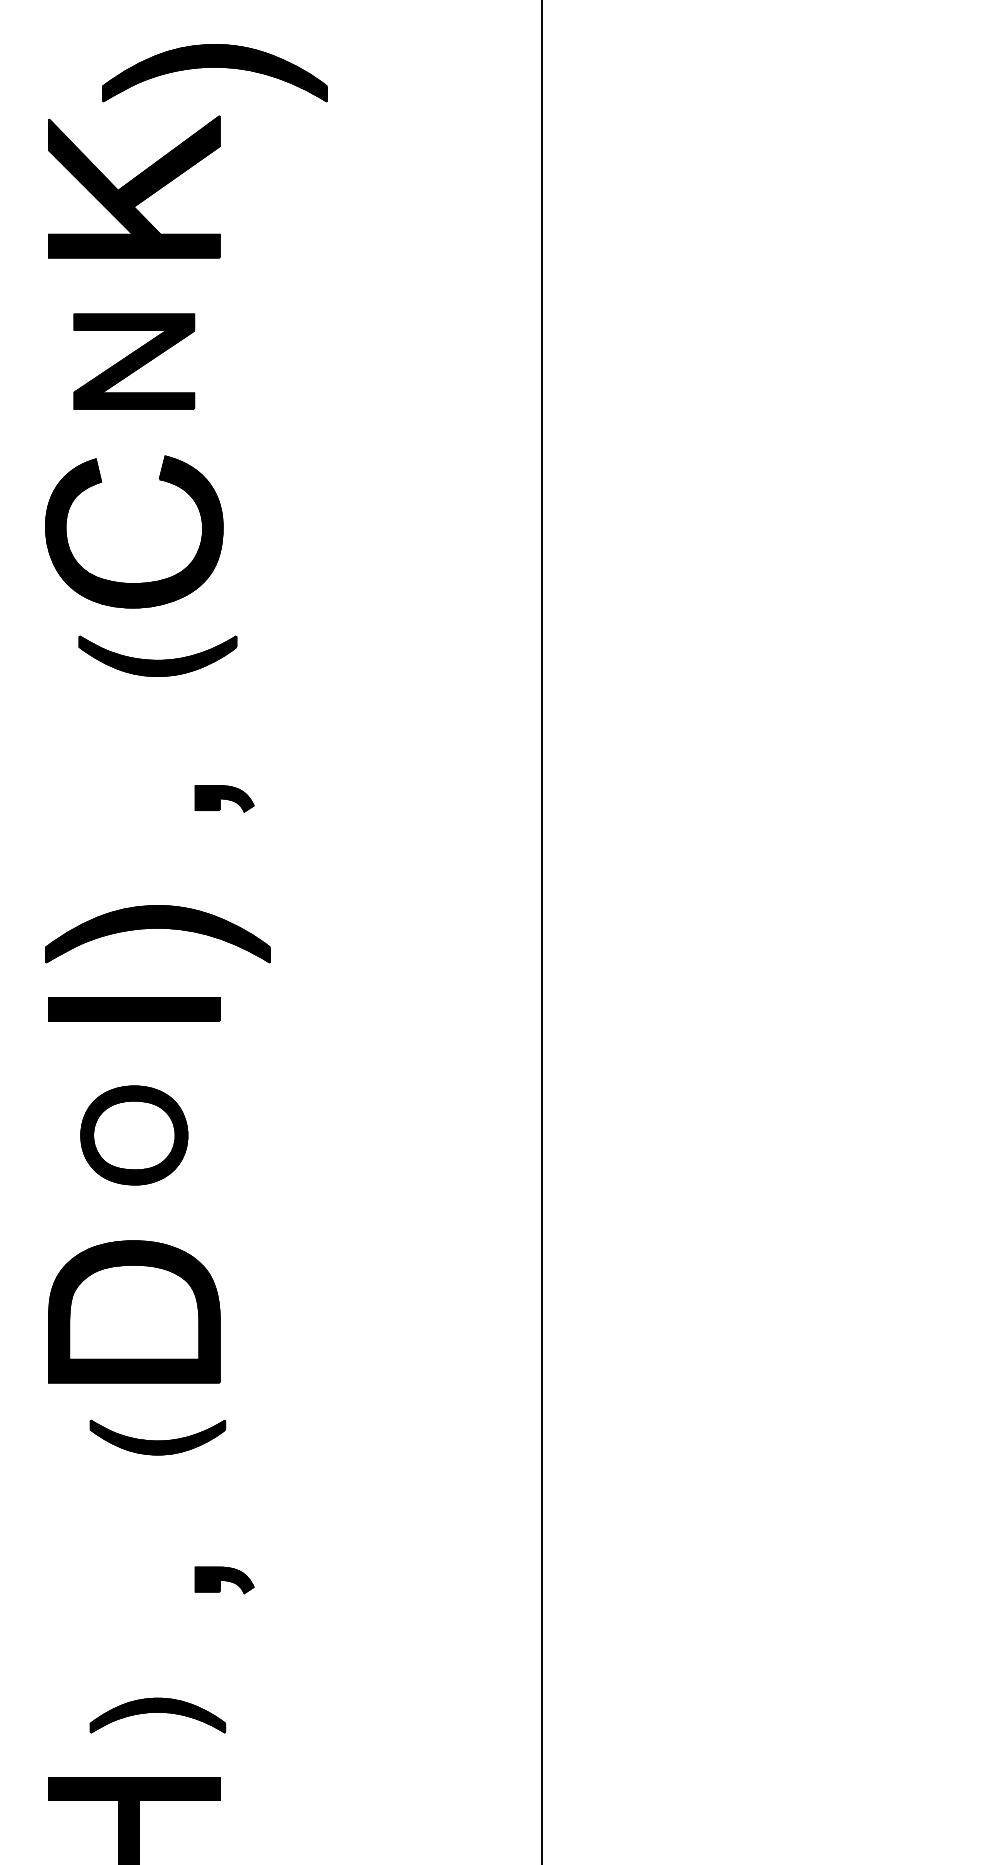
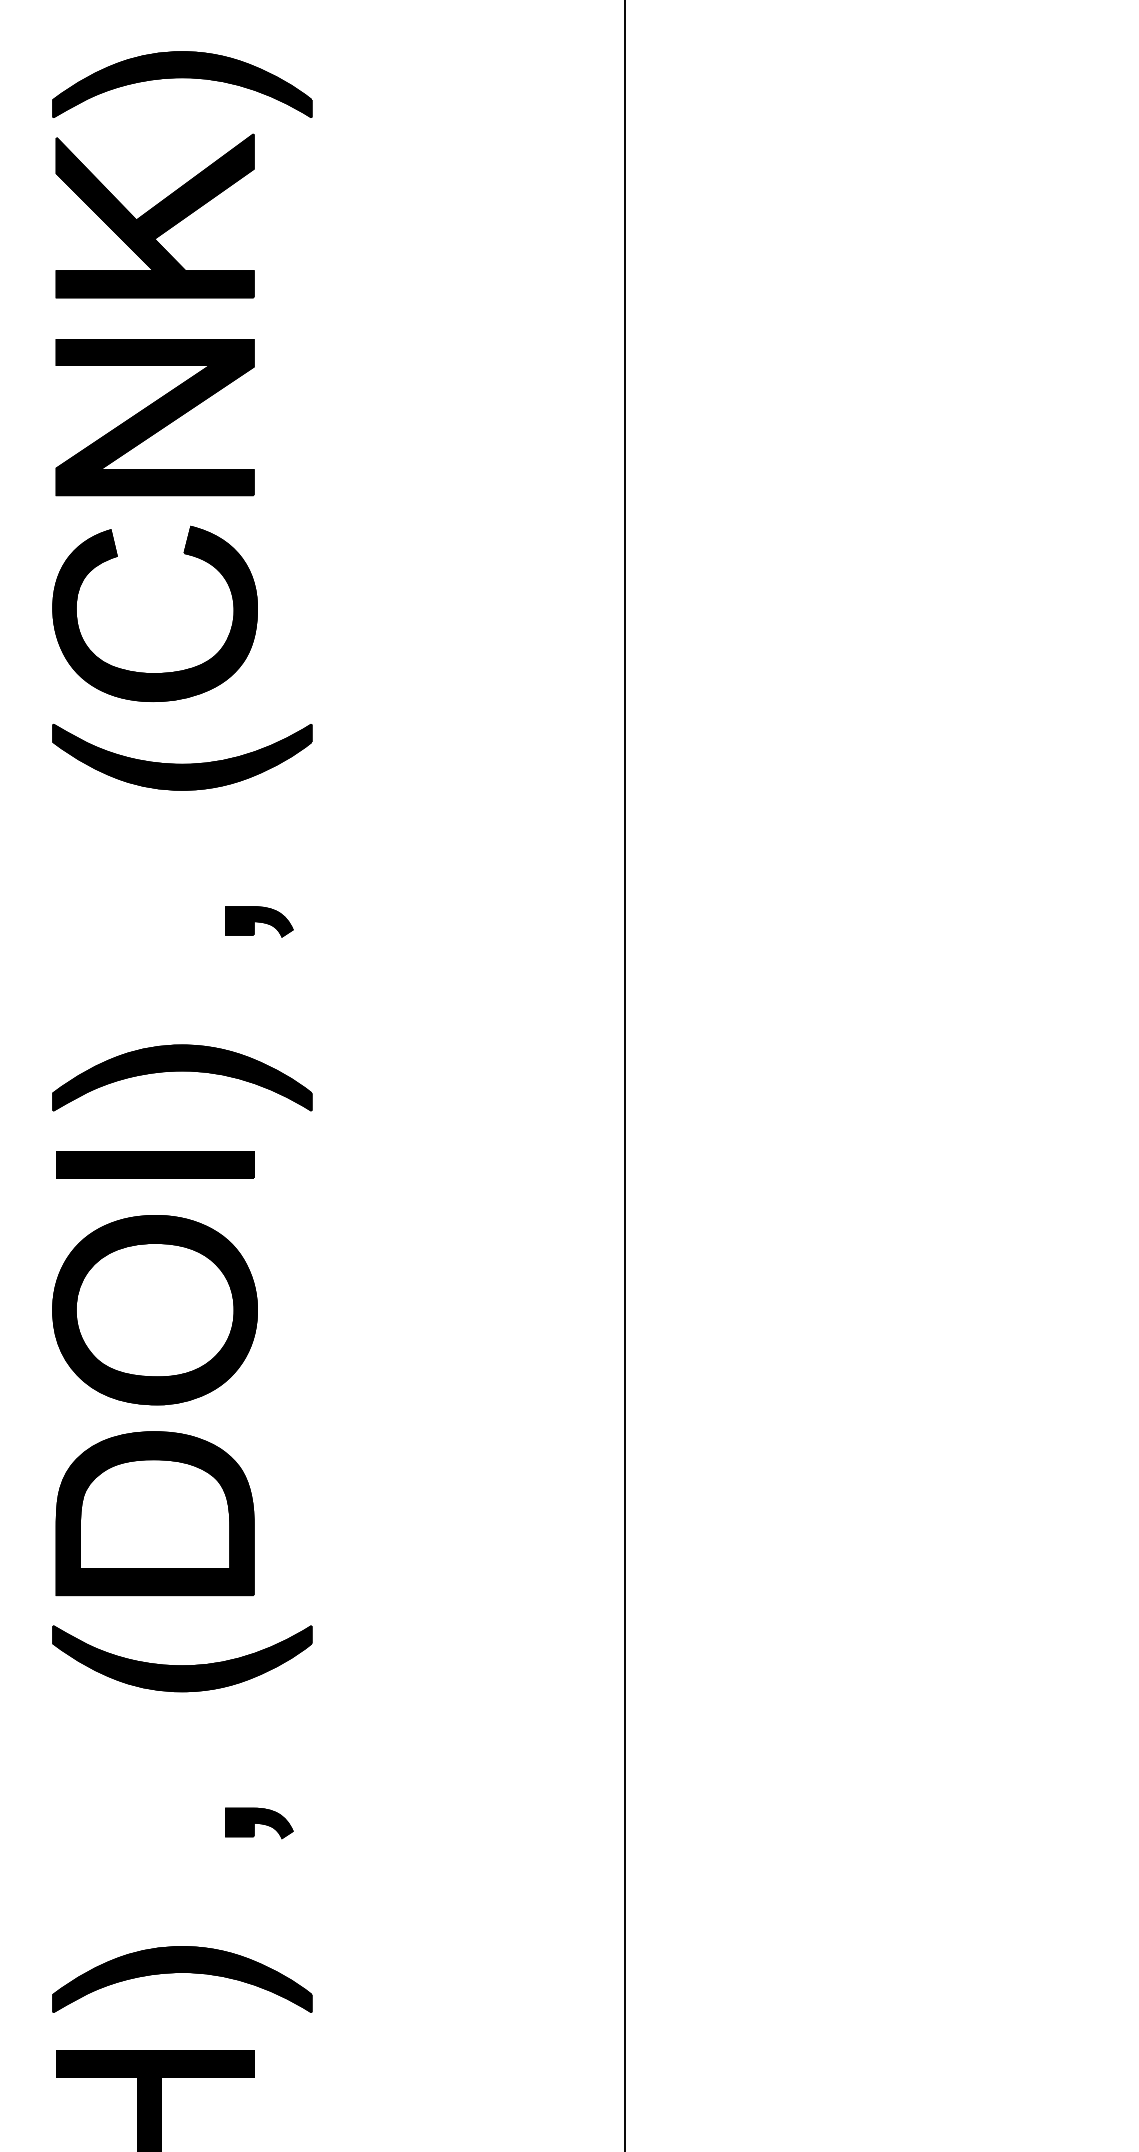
part: (214, 73) -> (181, 85), moved
part: (134, 361) -> (155, 417), size x1.43
part: (157, 656) -> (181, 757), size x1.43
part: (134, 1135) -> (155, 1310), size x1.67
part: (157, 1437) -> (181, 1658), size x1.67
part: (157, 1715) -> (181, 1979), size x1.67

